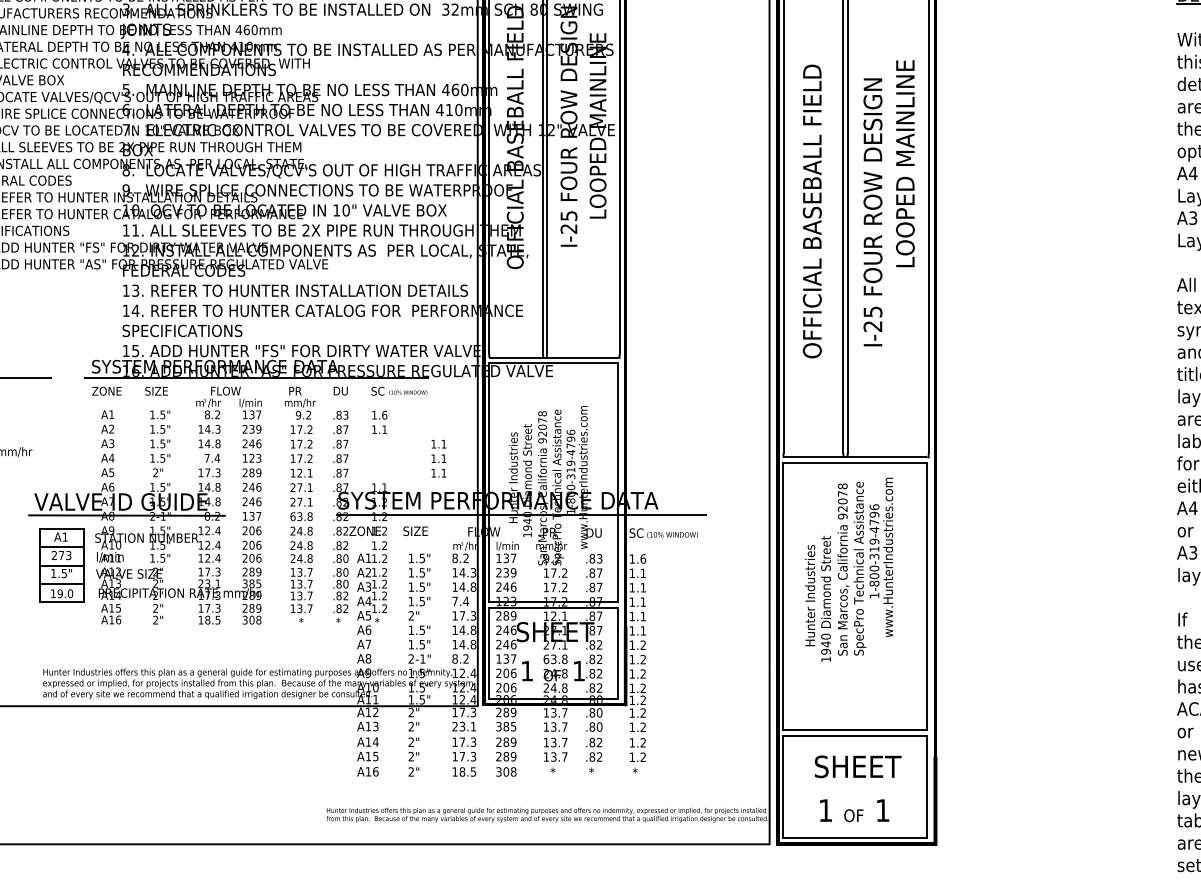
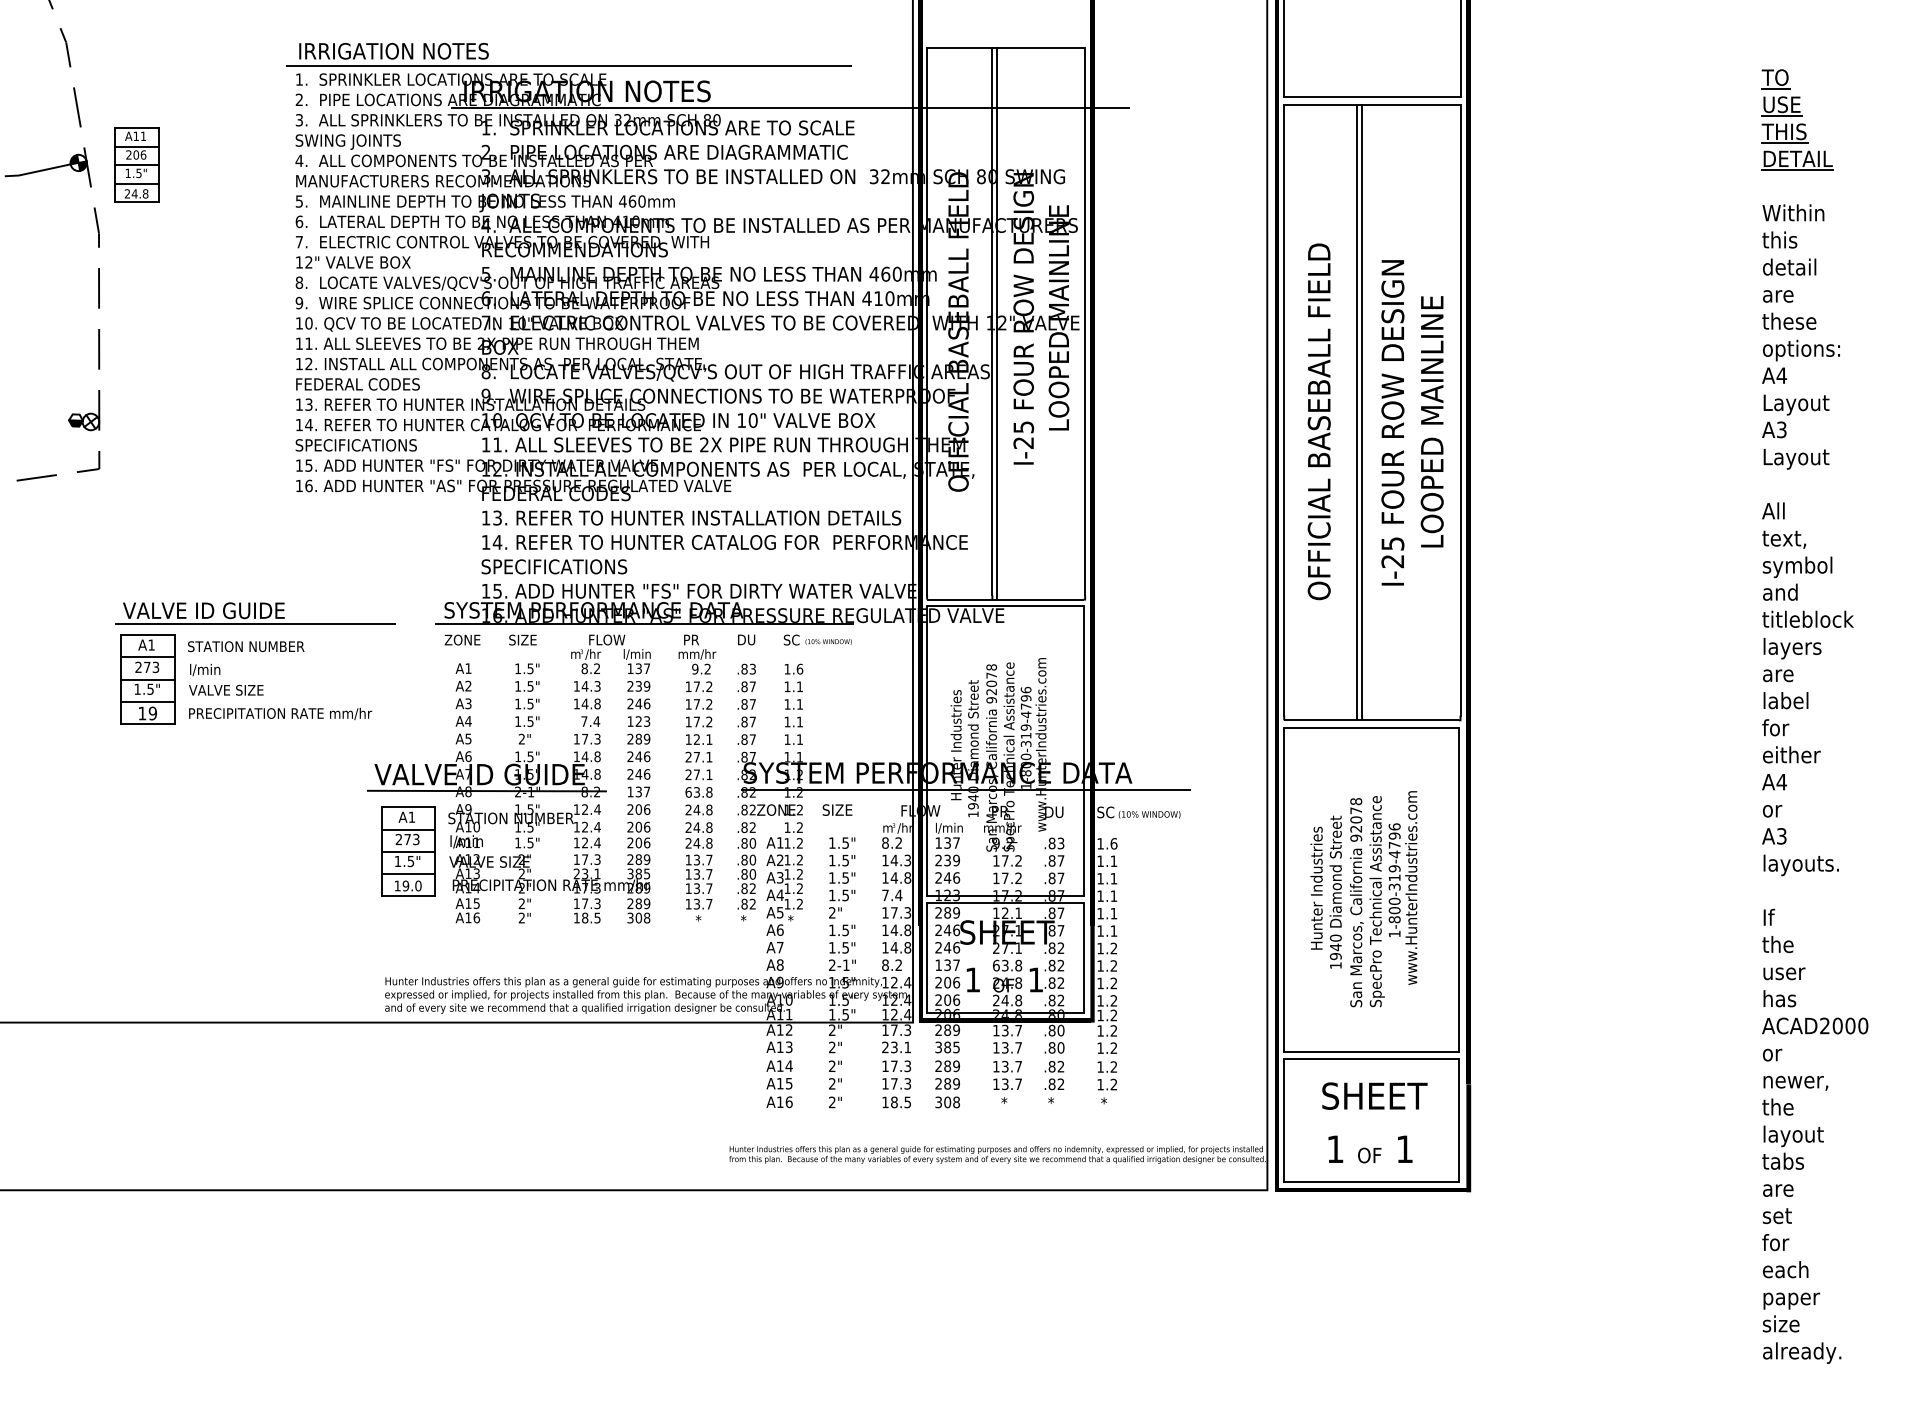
text: (904, 163) -> (1431, 421), moved
text: (438, 458) -> (793, 721), moved
text: (865, 566) -> (1383, 899), moved

